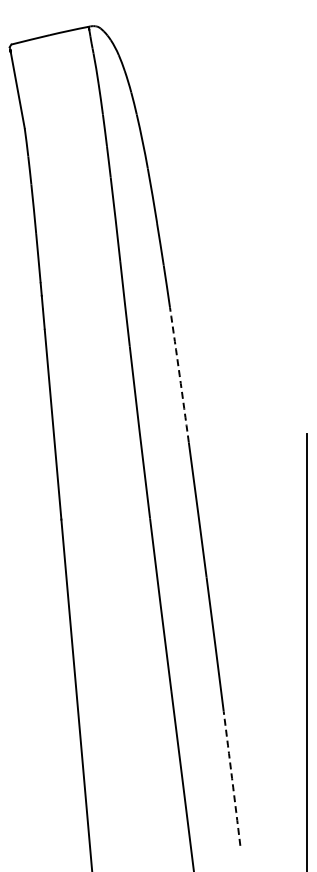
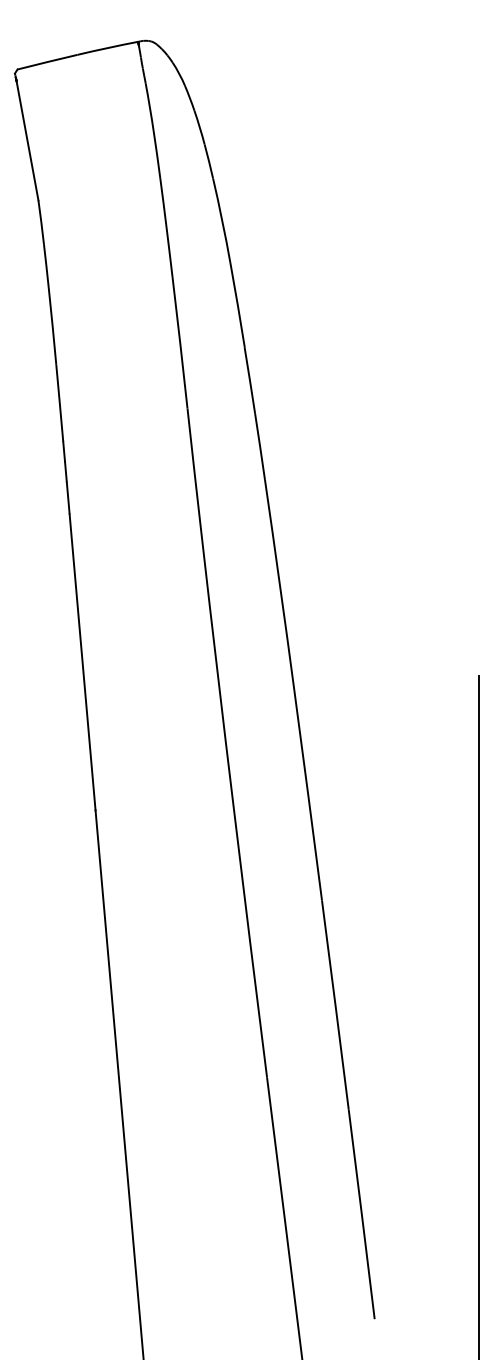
arc: (179, 375) -> (279, 585), dashed -> solid
arc: (232, 778) -> (362, 1214), dashed -> solid

